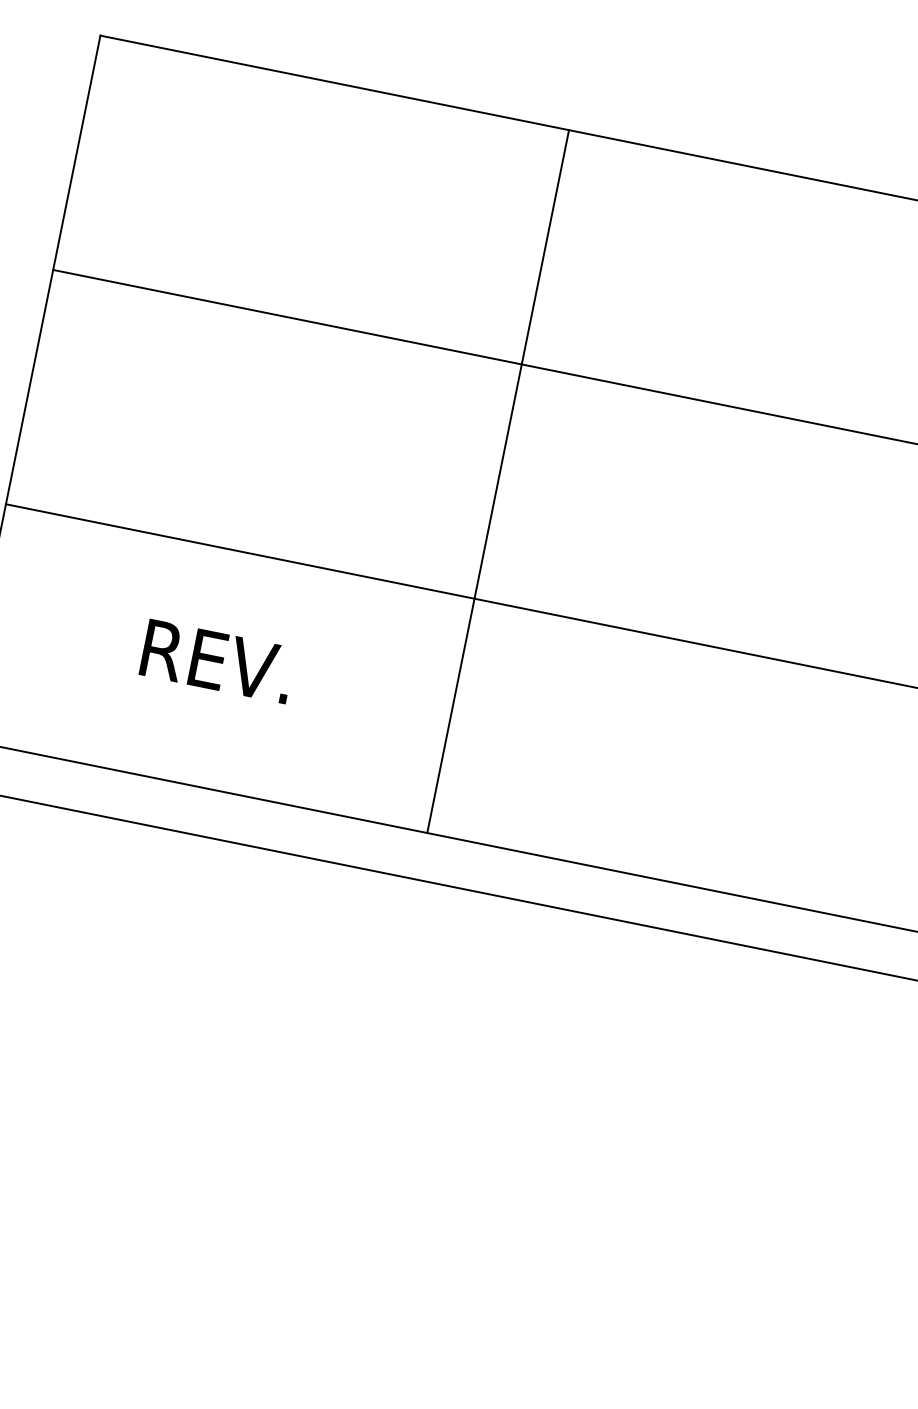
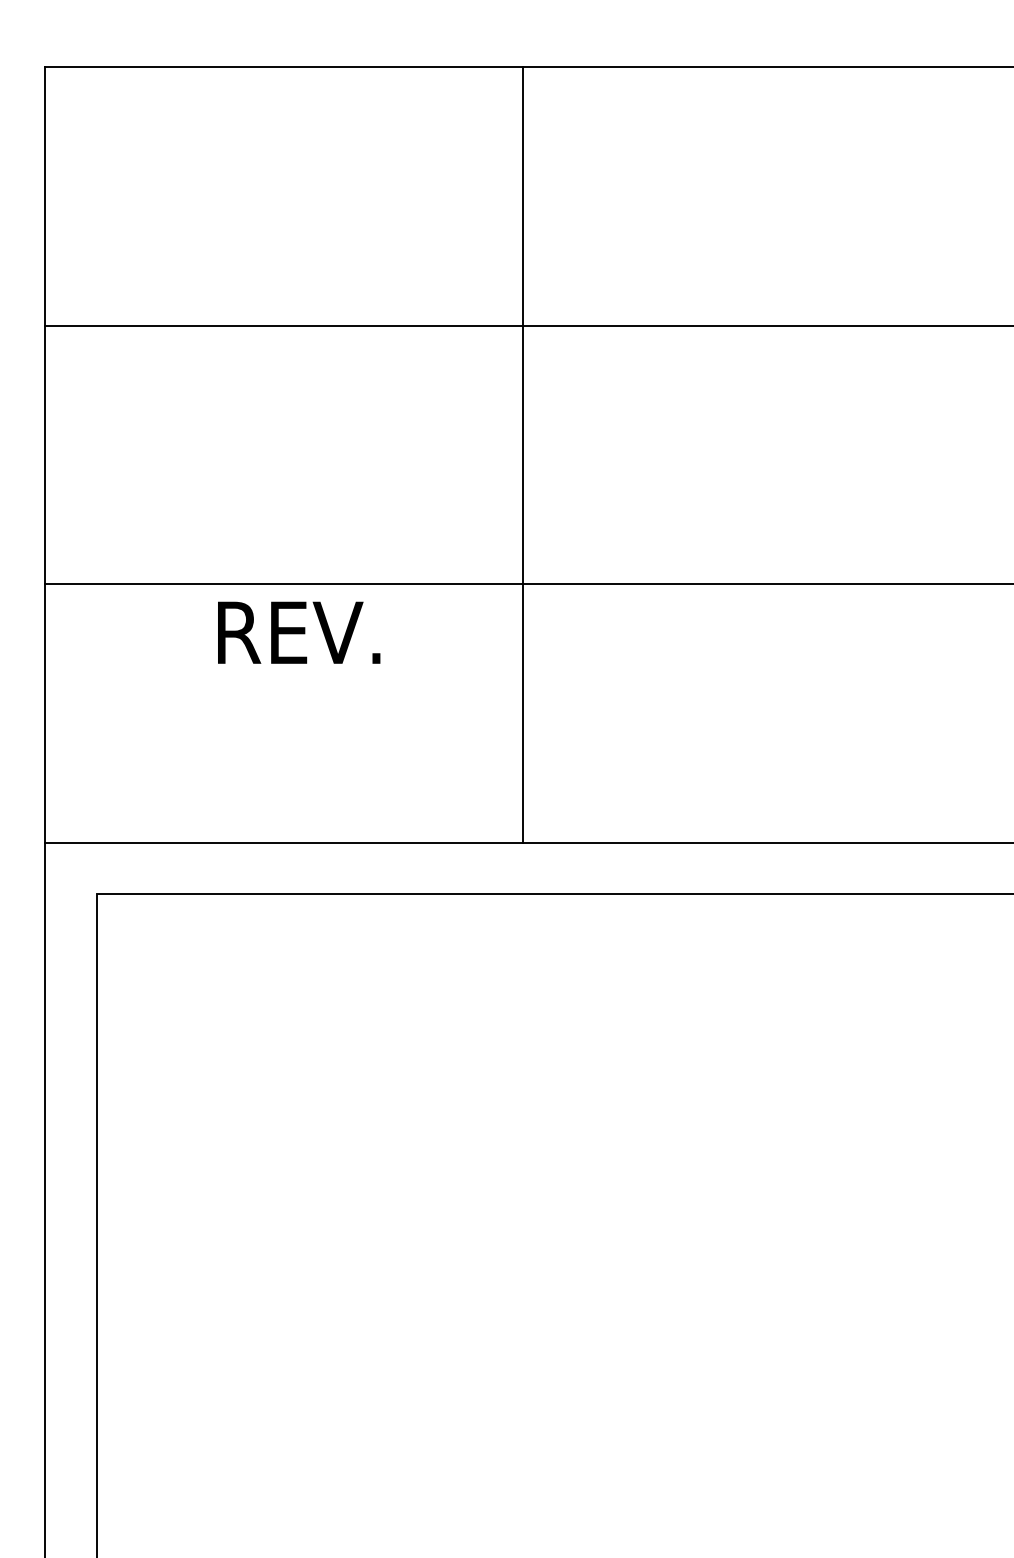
line: (497, 480) -> (522, 454), moved
text: (218, 661) -> (299, 632), moved

